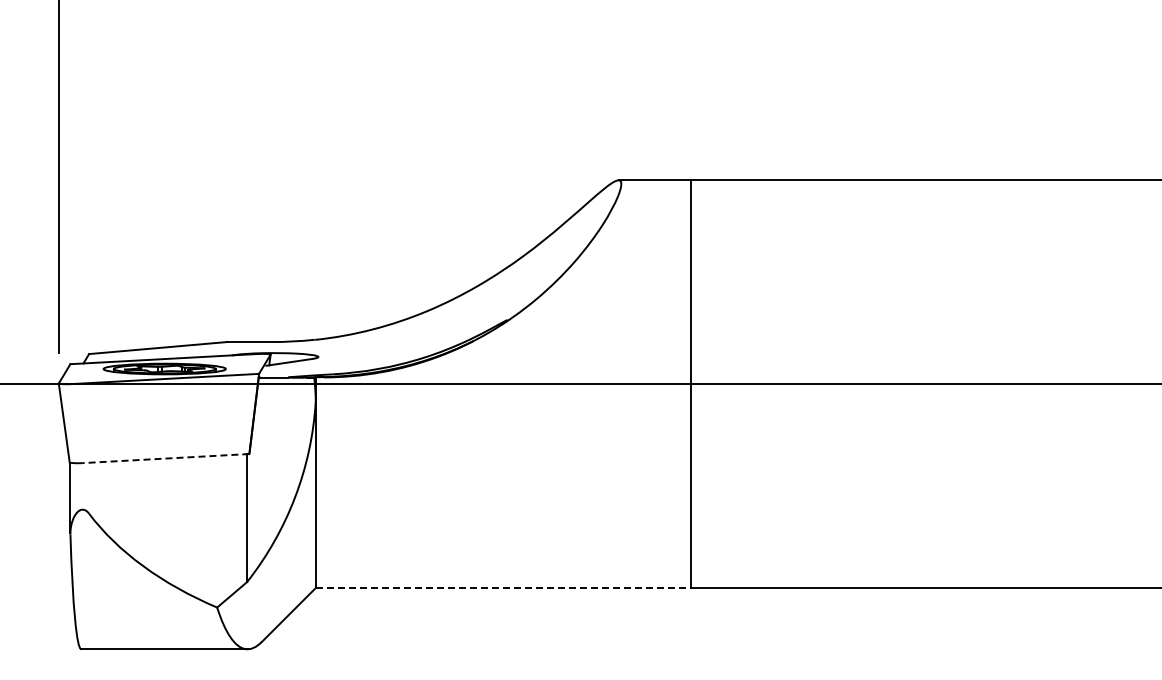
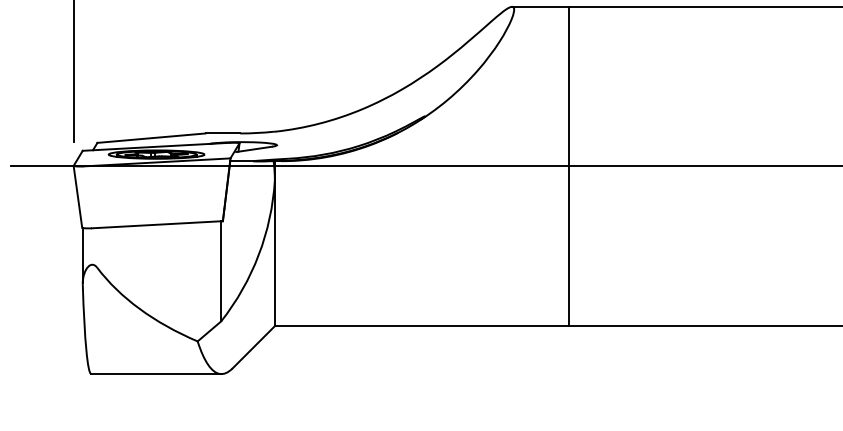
line: (165, 458) -> (157, 224), dashed -> solid
line: (503, 588) -> (421, 326), dashed -> solid

